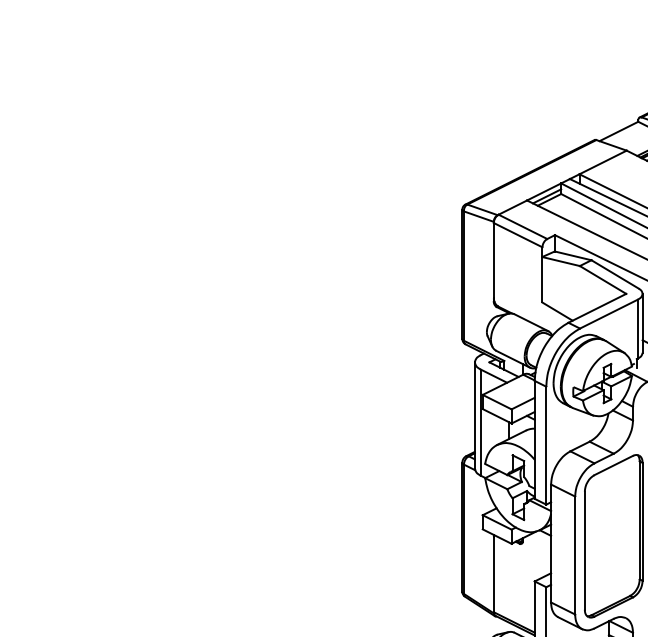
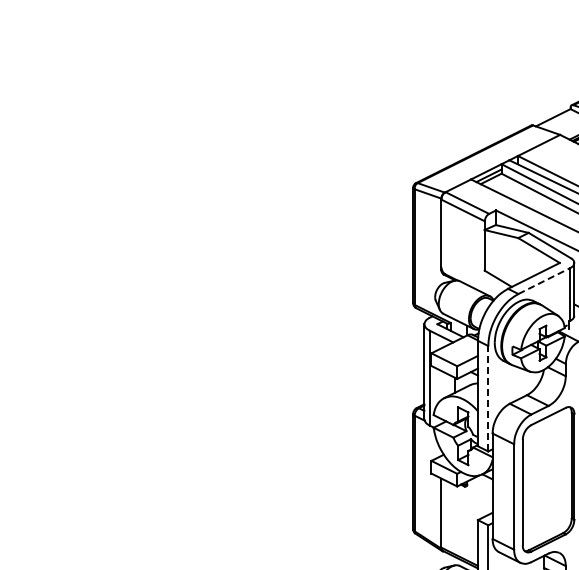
line: (609, 314) -> (544, 281), solid -> dashed
line: (546, 445) -> (488, 398), solid -> dashed

